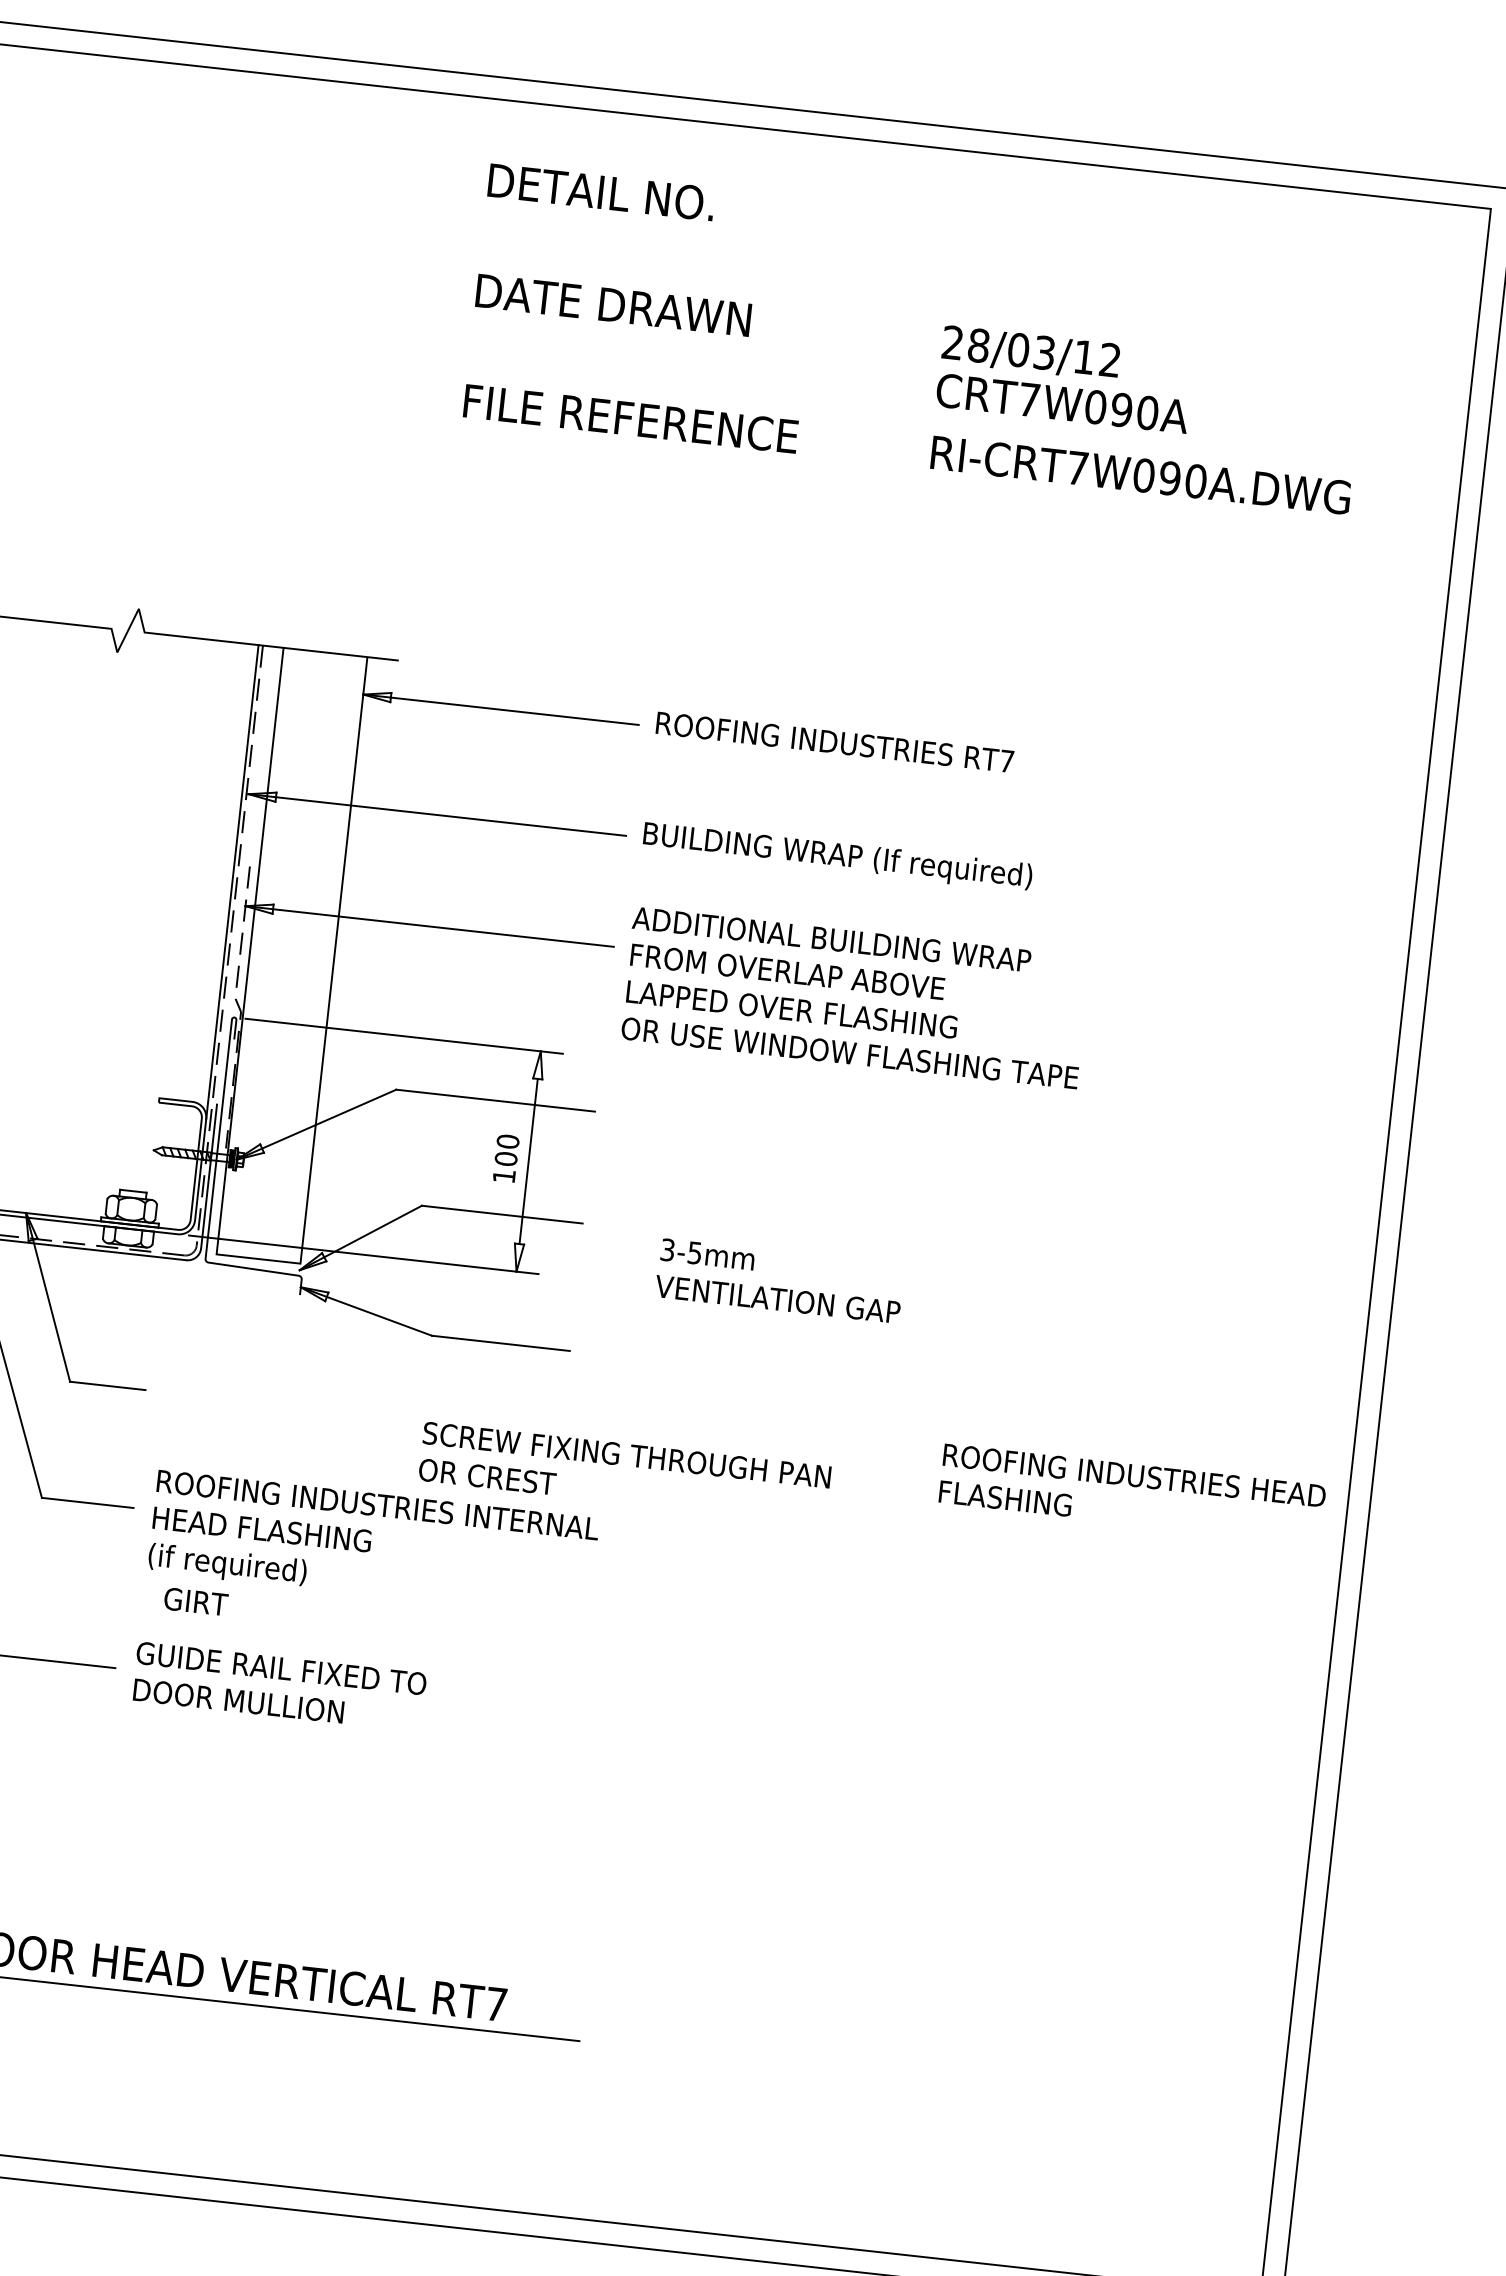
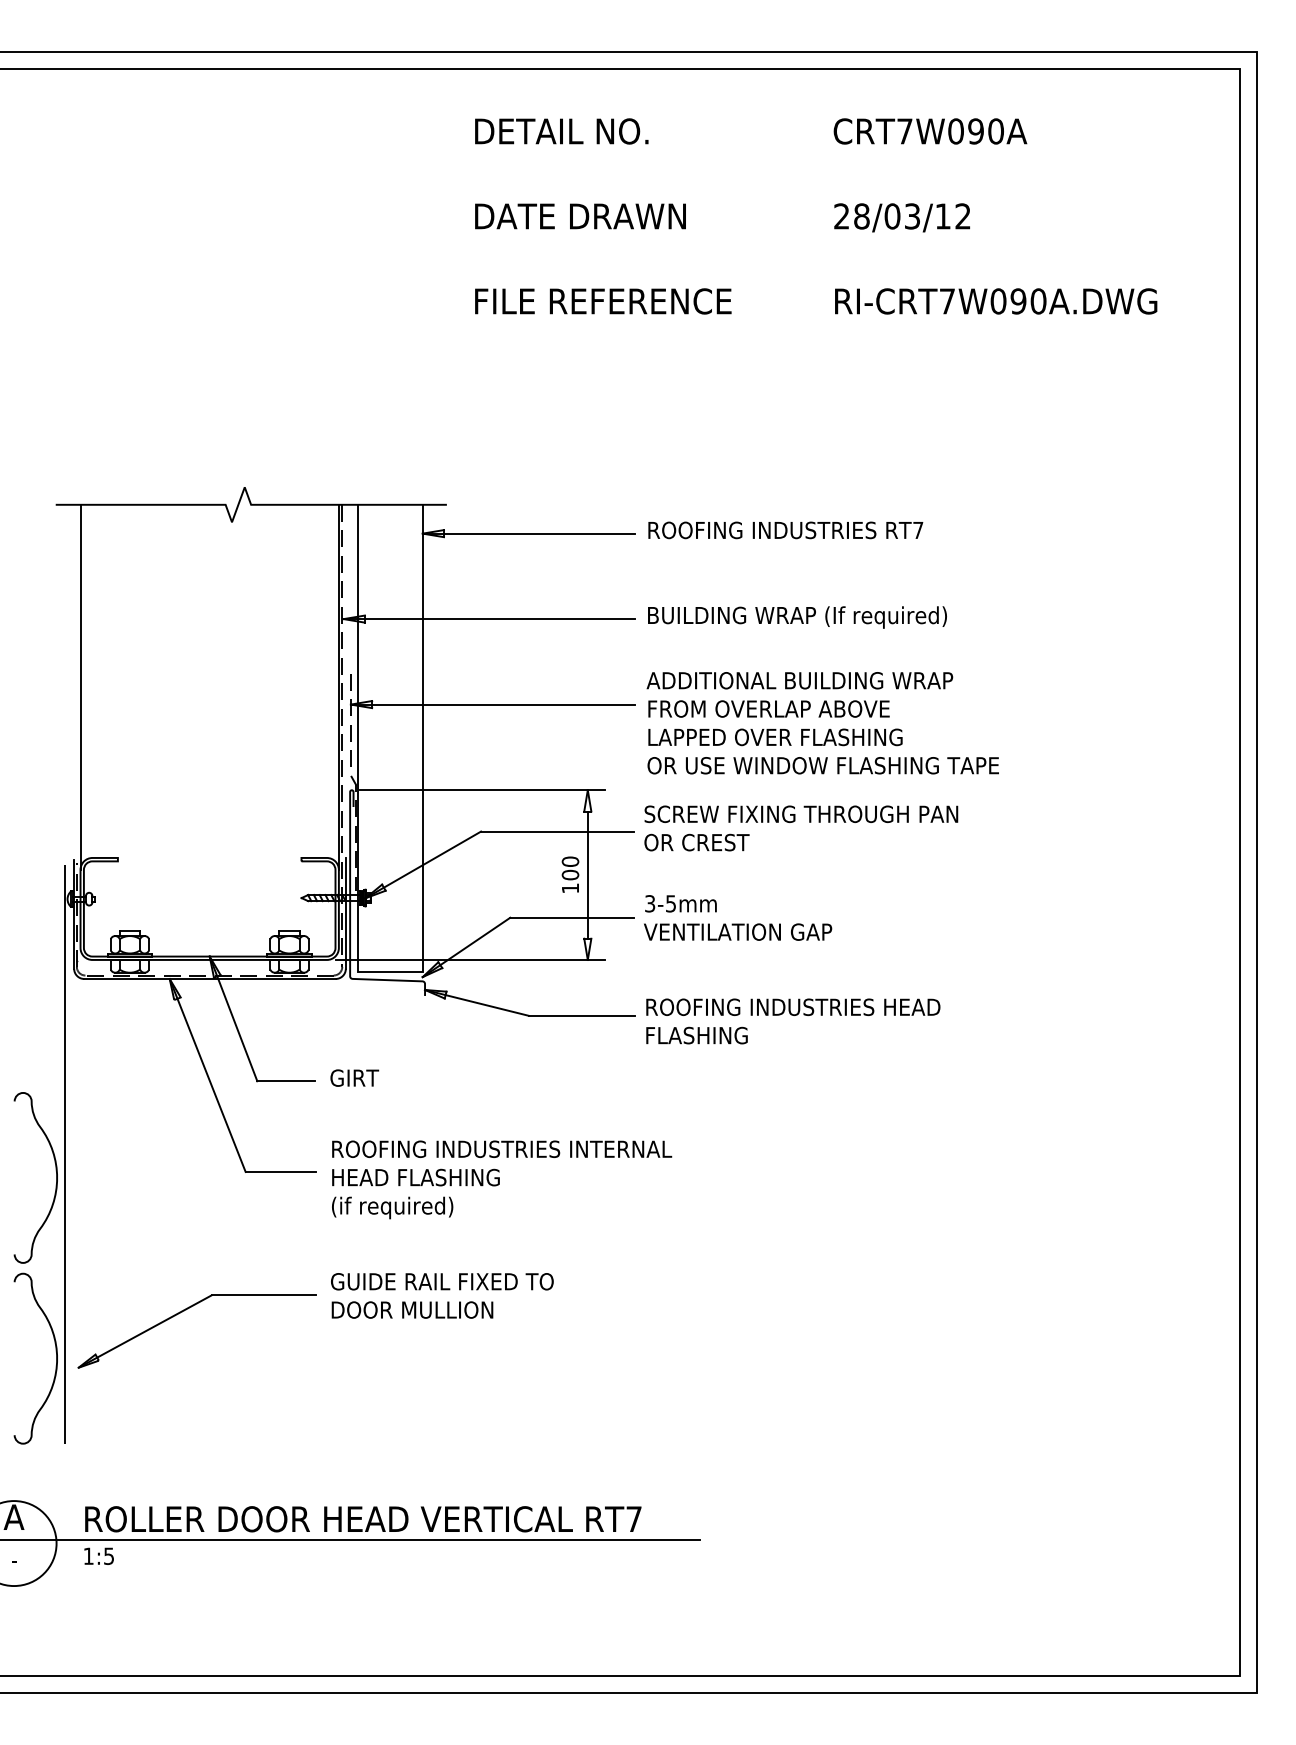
text: (1062, 403) -> (930, 131), moved
text: (780, 1280) -> (738, 917), moved
text: (625, 1473) -> (801, 828), moved
text: (1132, 1494) -> (793, 1021), moved
text: (195, 1600) -> (354, 1077), moved

